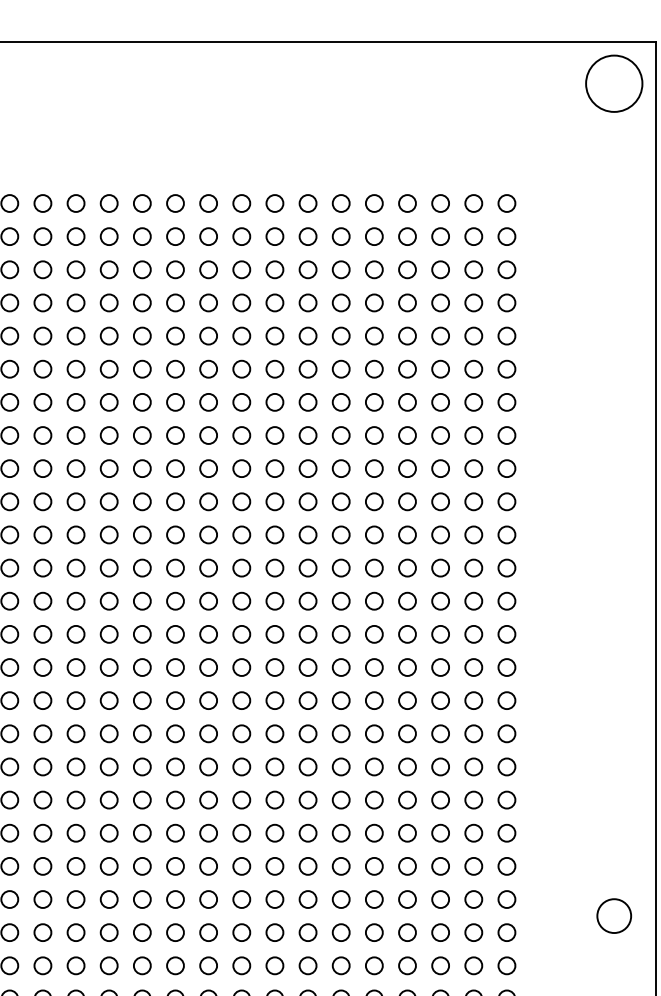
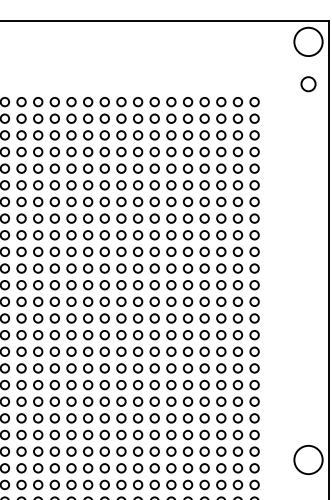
circle: (614, 168) -> (308, 84), added
circle: (614, 915) -> (308, 459), size x1.67

